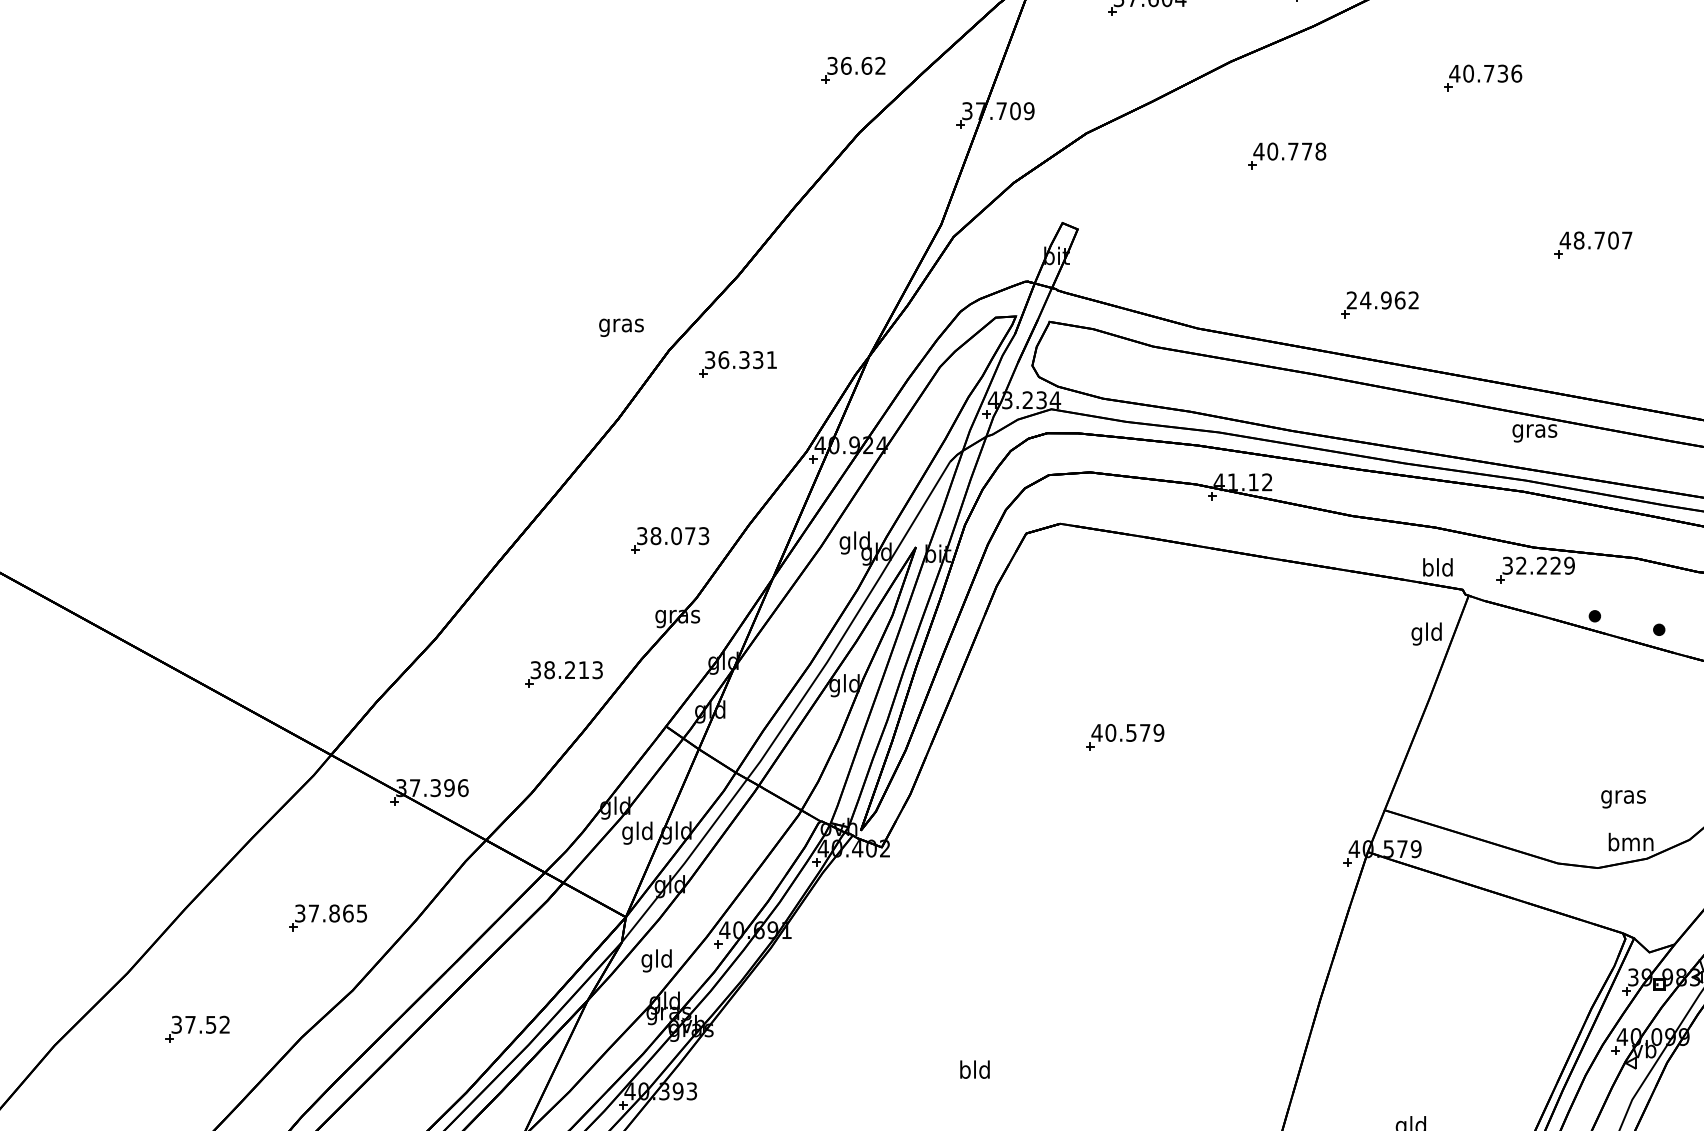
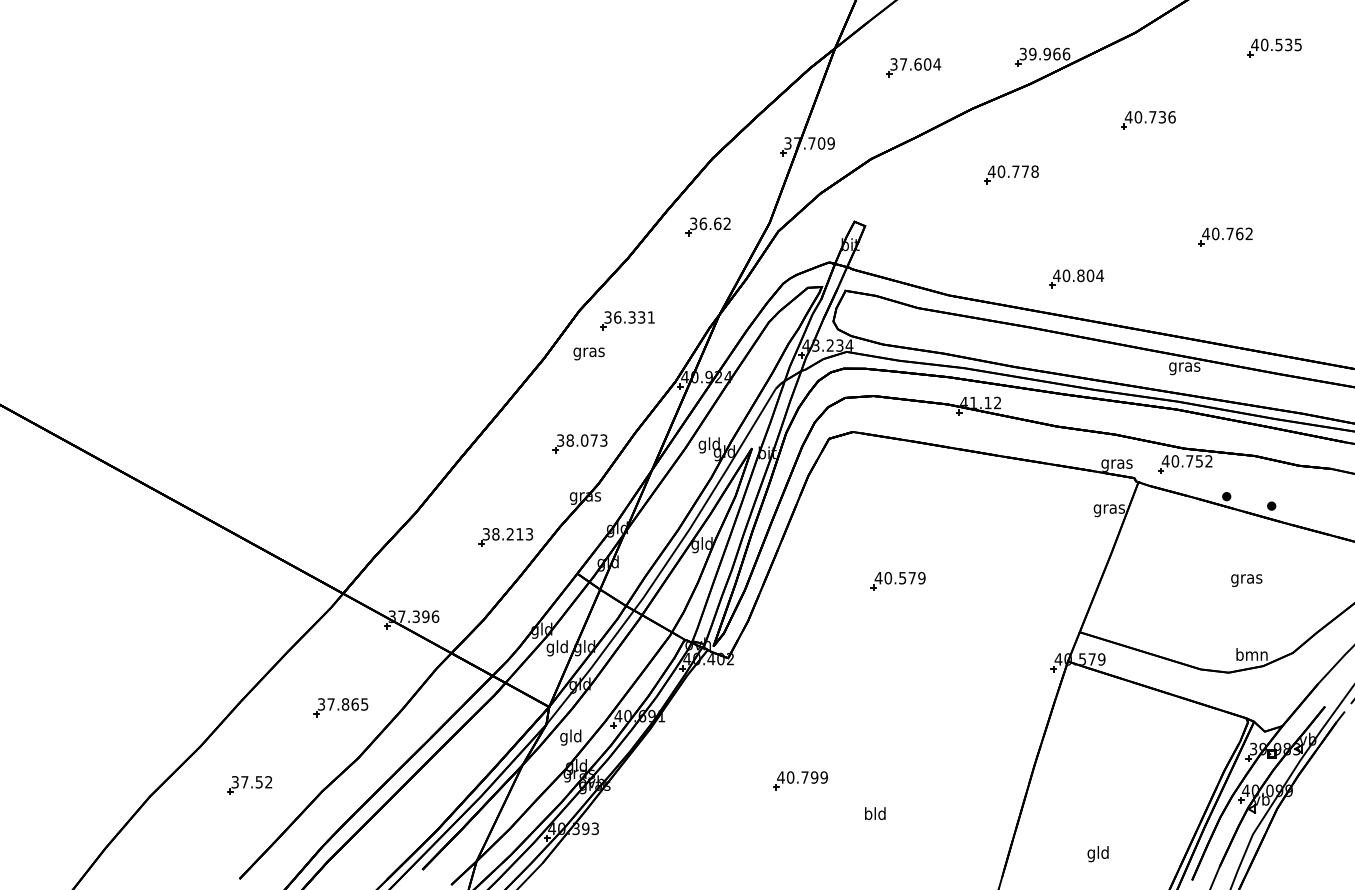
part: (852, 69) -> (707, 226), moved
text: (1603, 239) -> (1232, 233), 48.707 -> 40.762
text: (1382, 299) -> (1078, 275), 24.962 -> 40.804
text: (620, 327) -> (588, 353), moved
text: (1537, 566) -> (1186, 461), 32.229 -> 40.752
text: (1437, 568) -> (1116, 463), bld -> gras
text: (1425, 634) -> (1108, 509), gld -> gras
text: (1623, 799) -> (1246, 580), moved
part: (985, 1022) -> (800, 780), added
text: (975, 1069) -> (875, 813), moved

